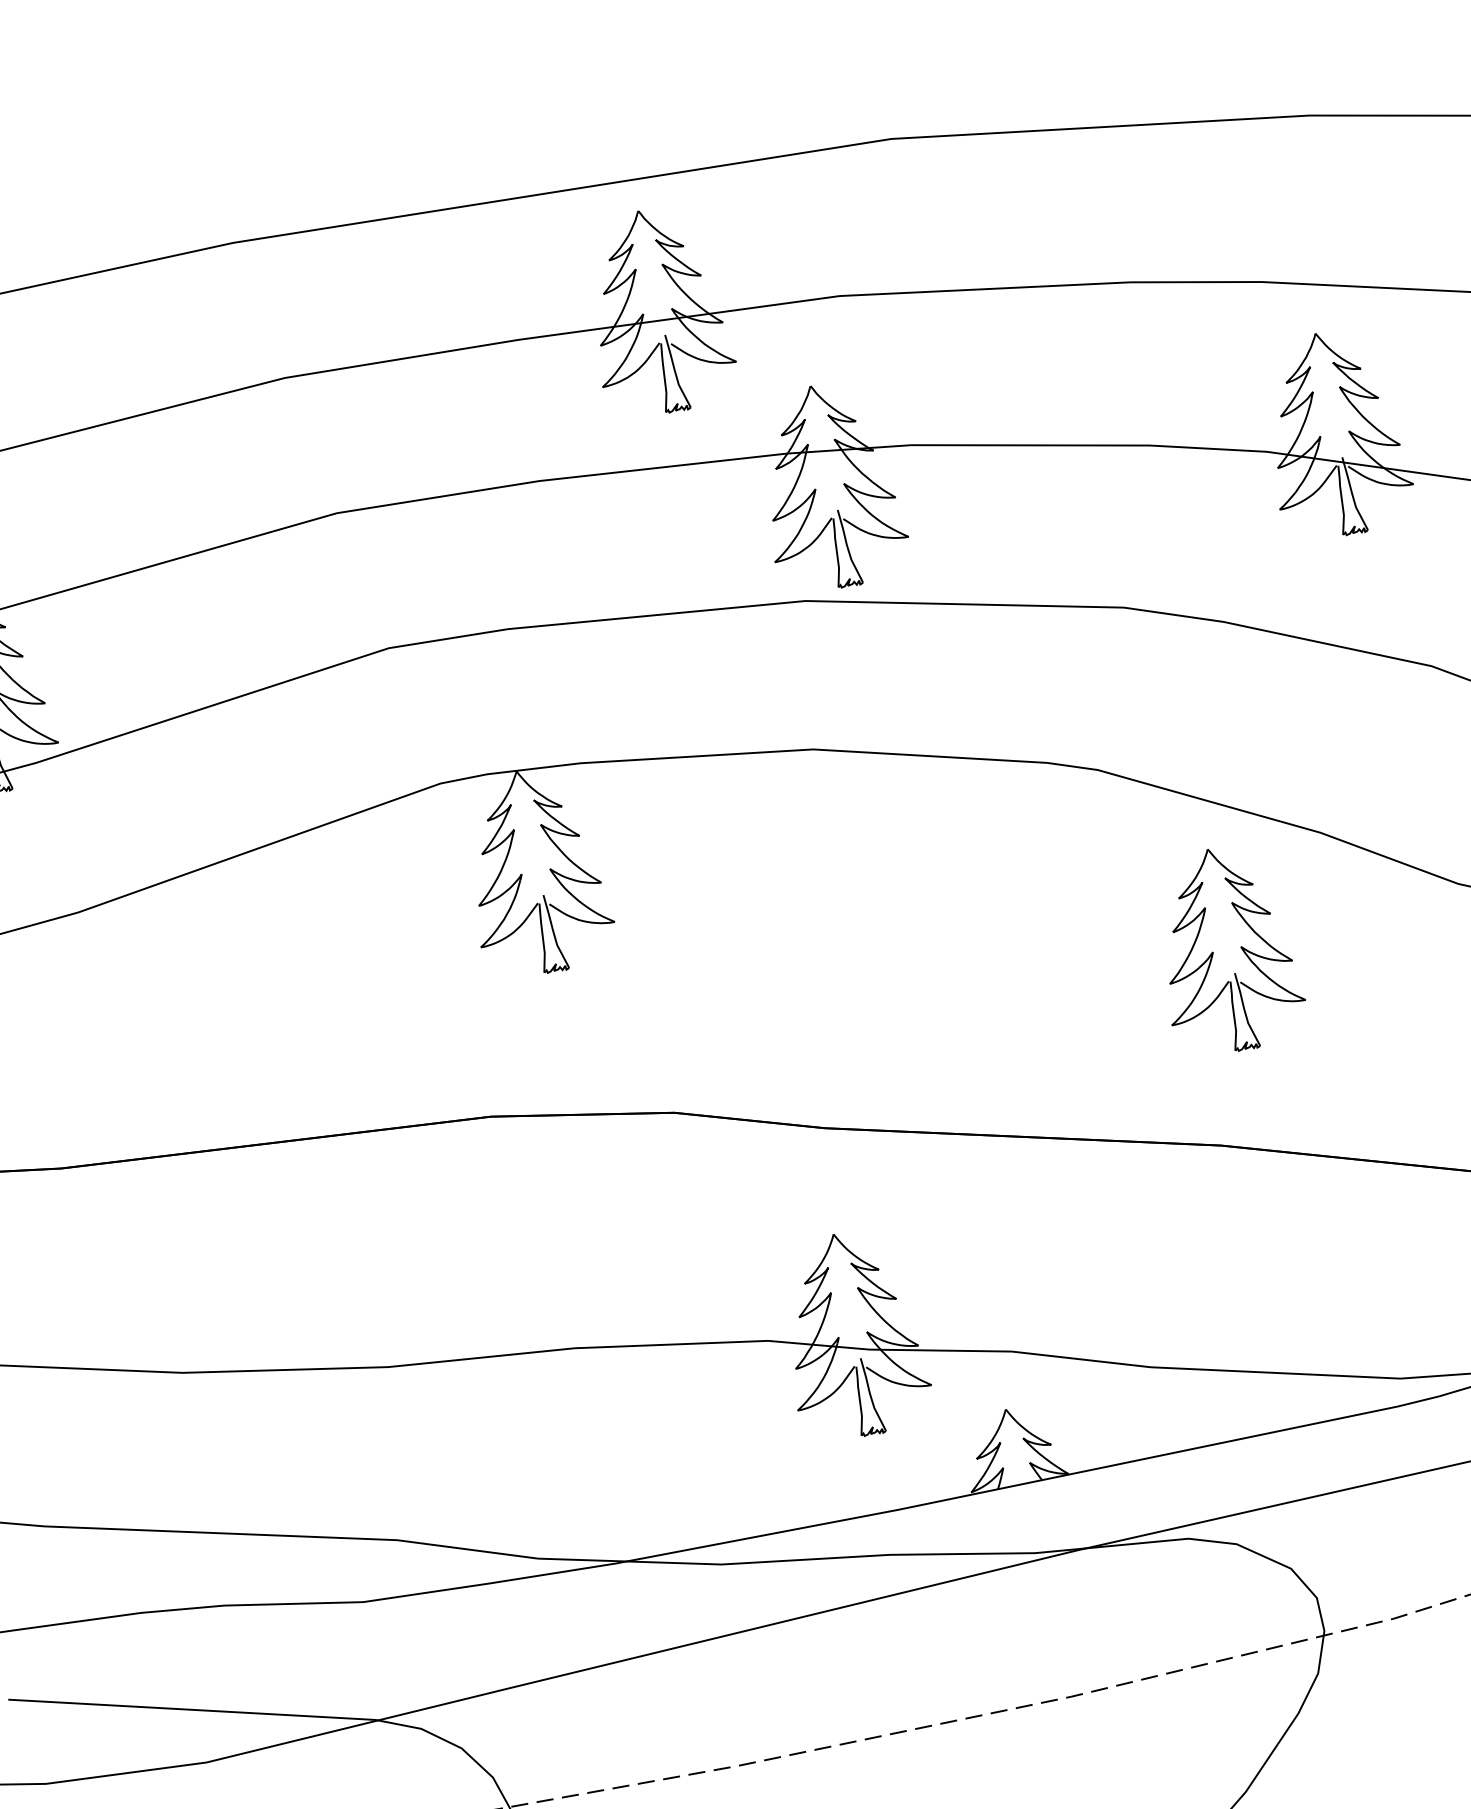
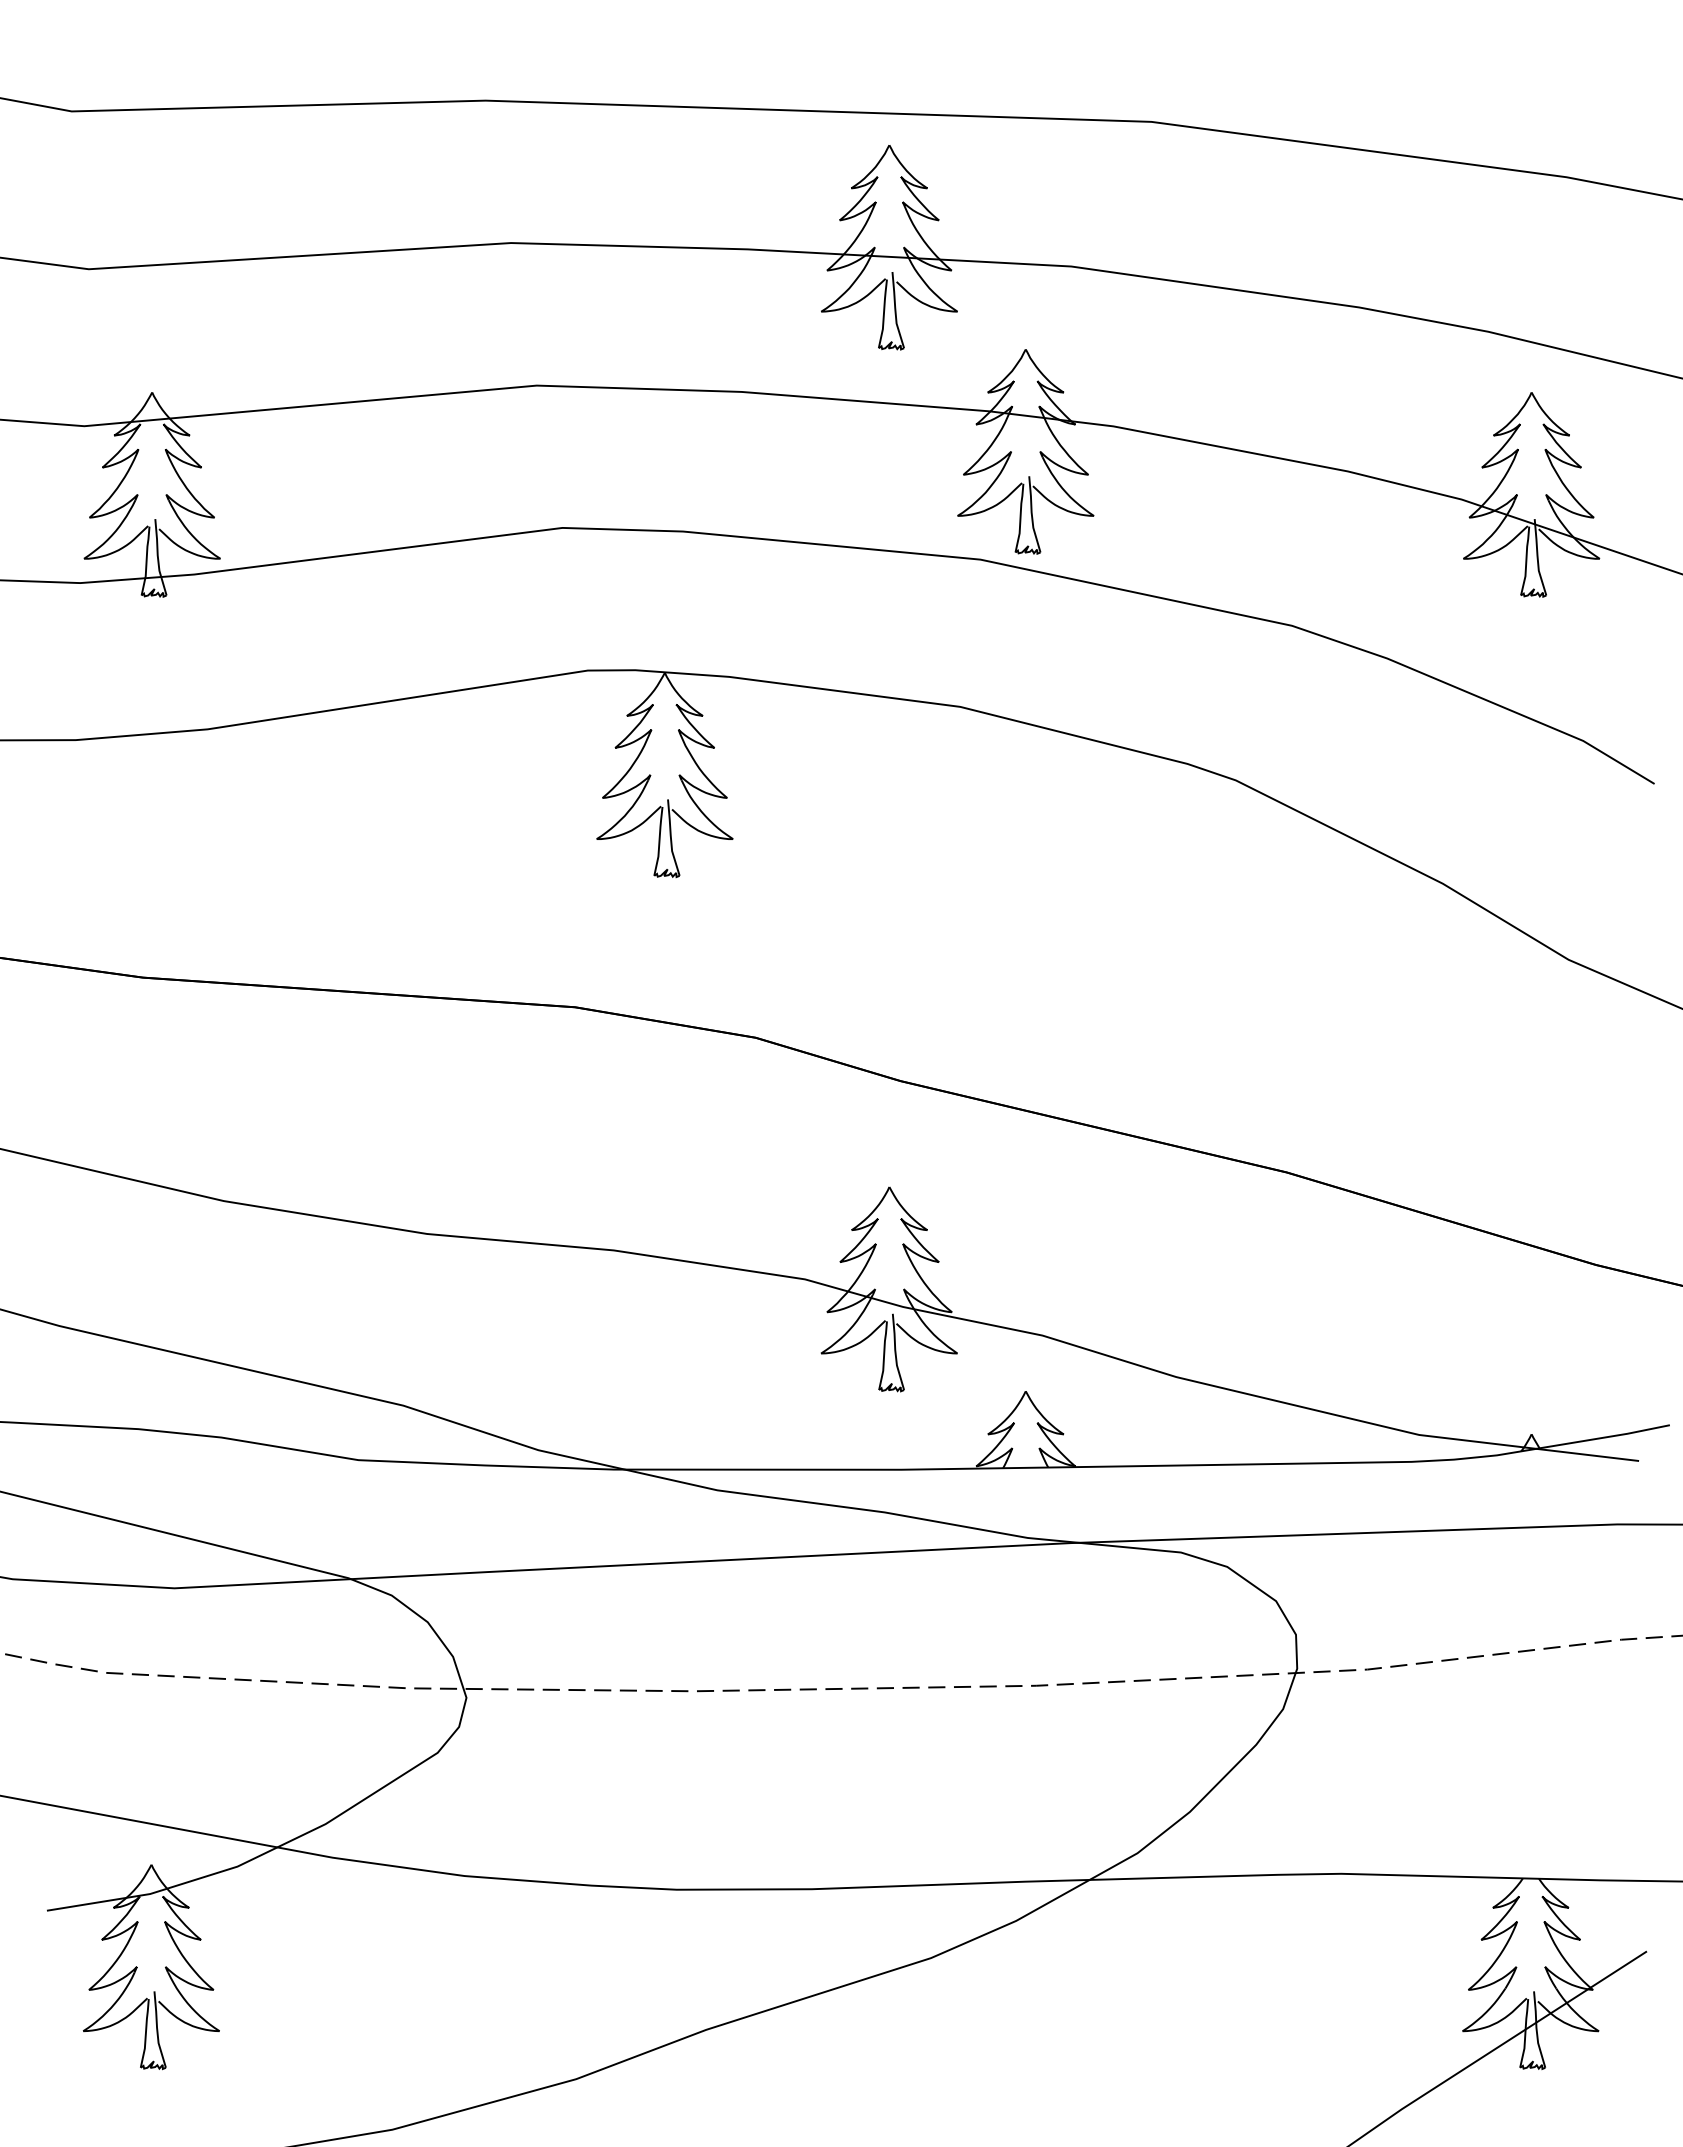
part: (1226, 950) -> (1328, 981), removed

